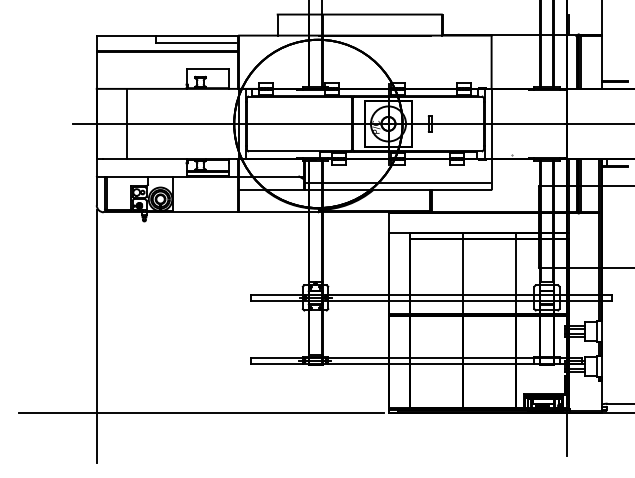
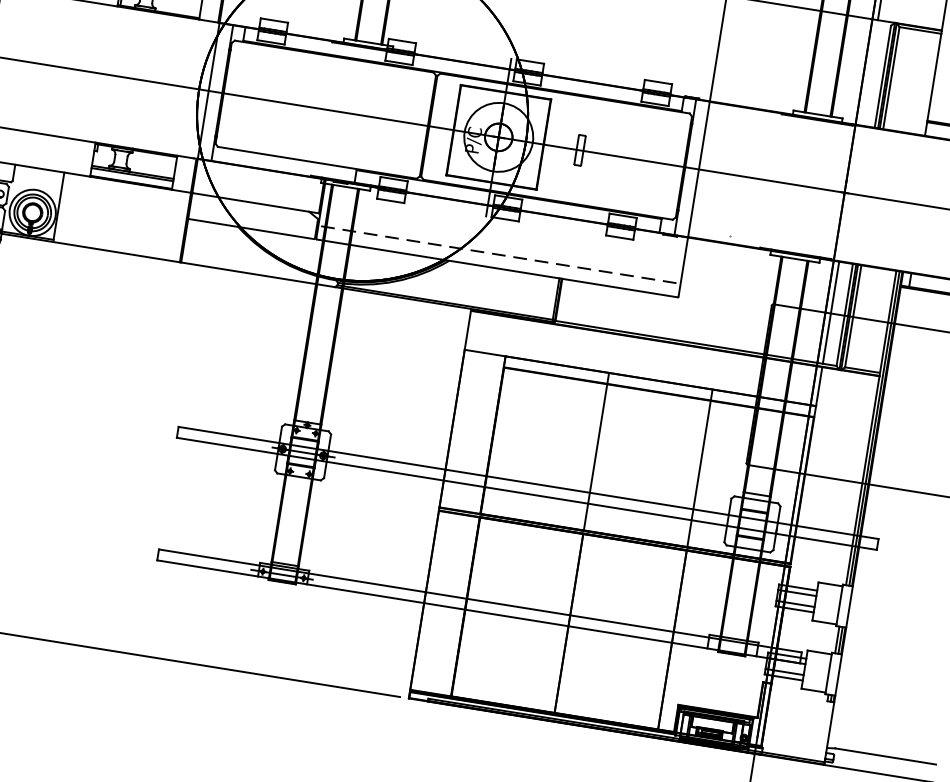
line: (398, 182) -> (499, 254), solid -> dashed

